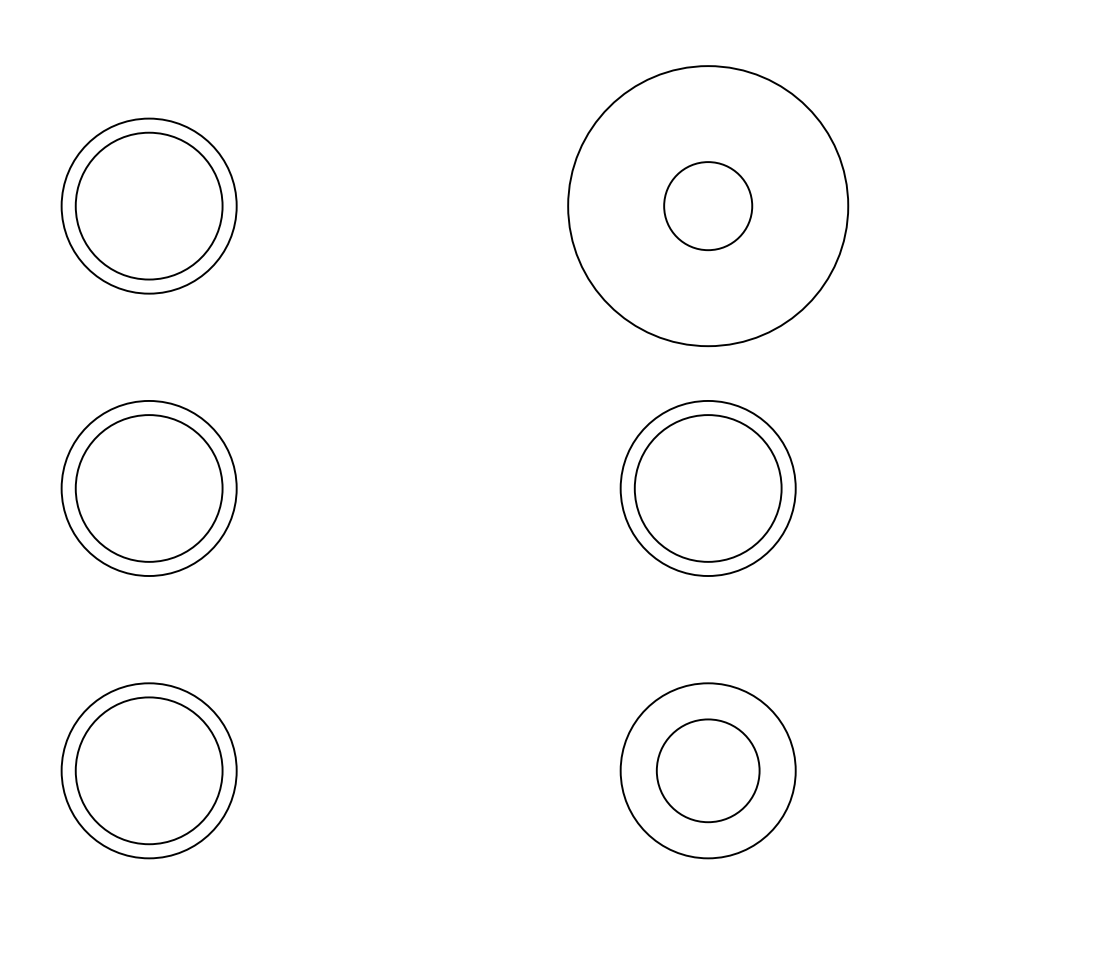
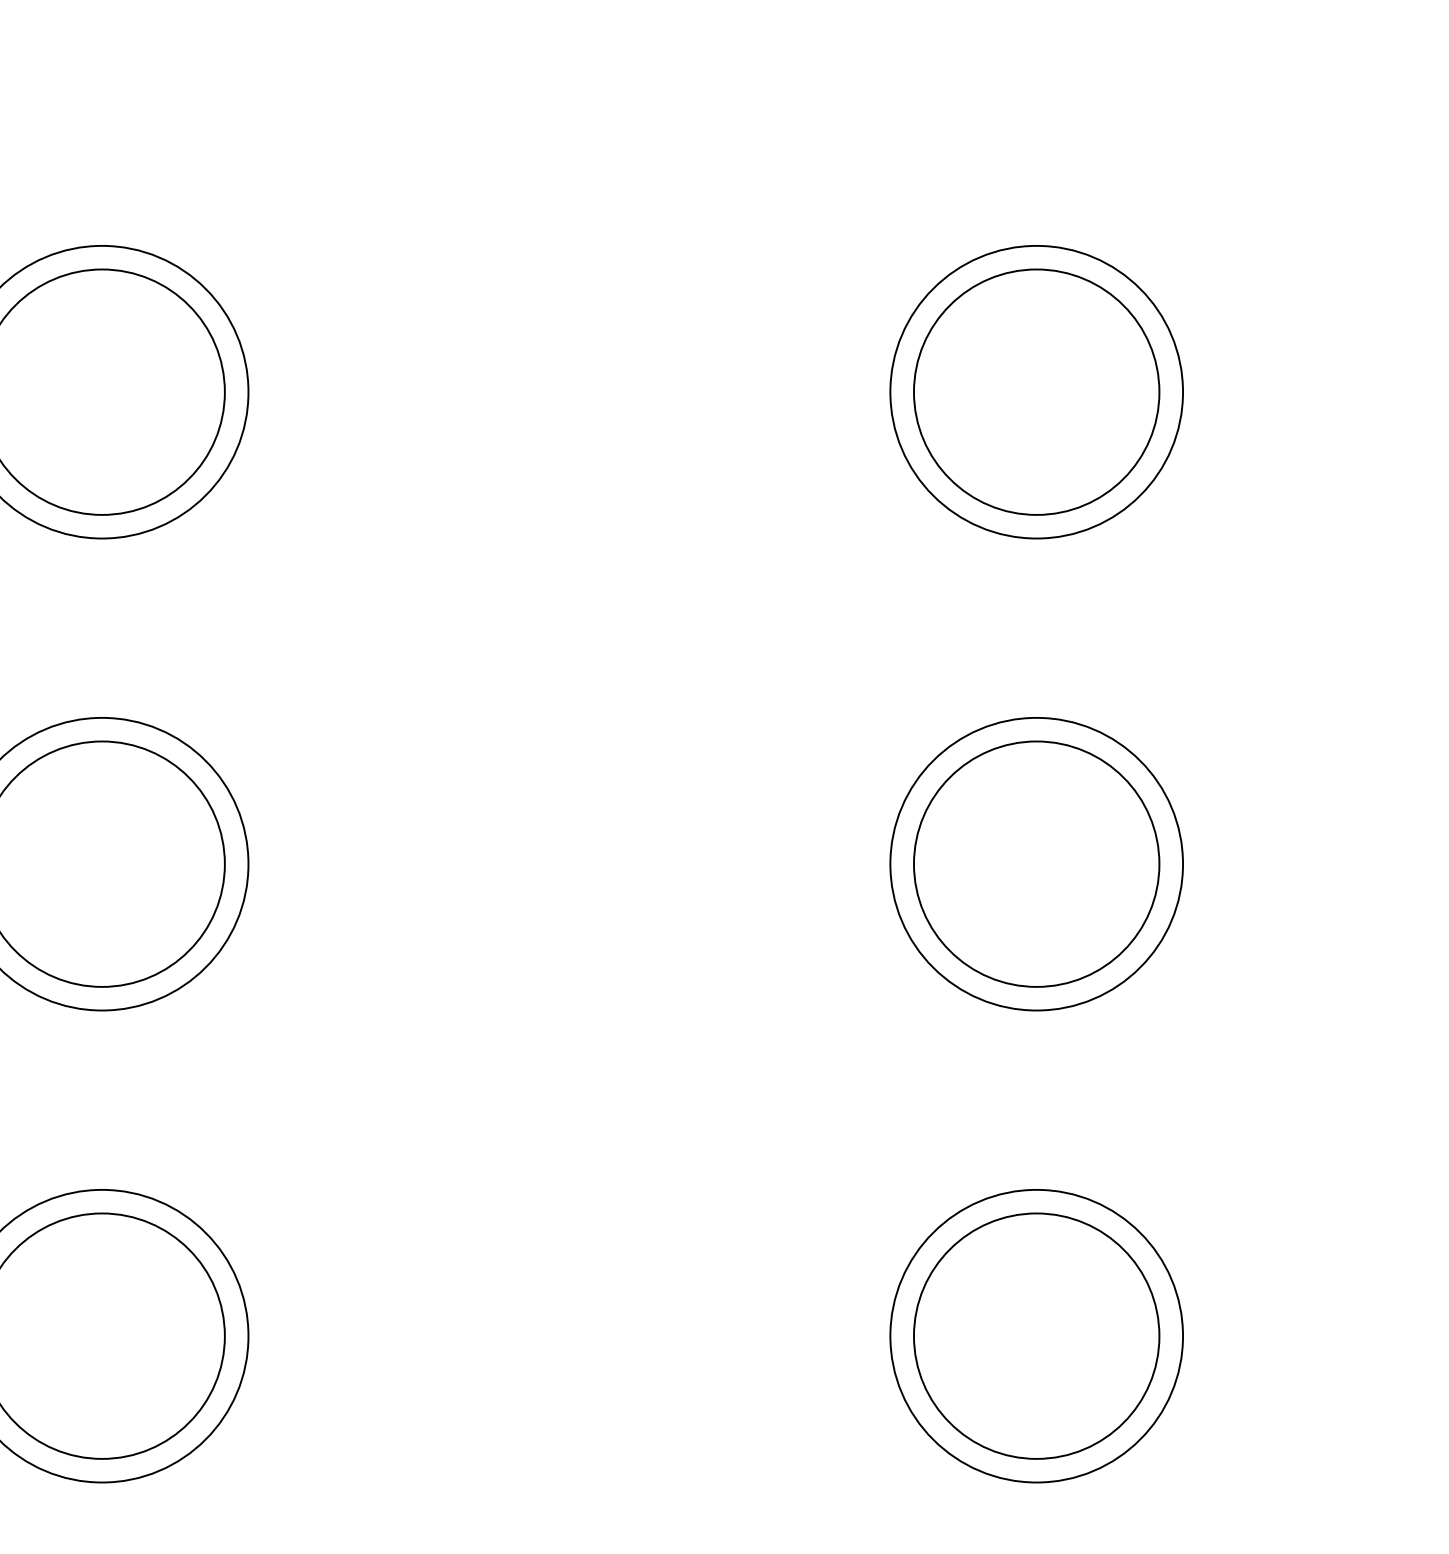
circle: (707, 205) -> (1035, 391), size x0.62
circle: (707, 205) -> (1035, 391), size x1.67
circle: (707, 770) -> (1035, 1335), size x1.43

